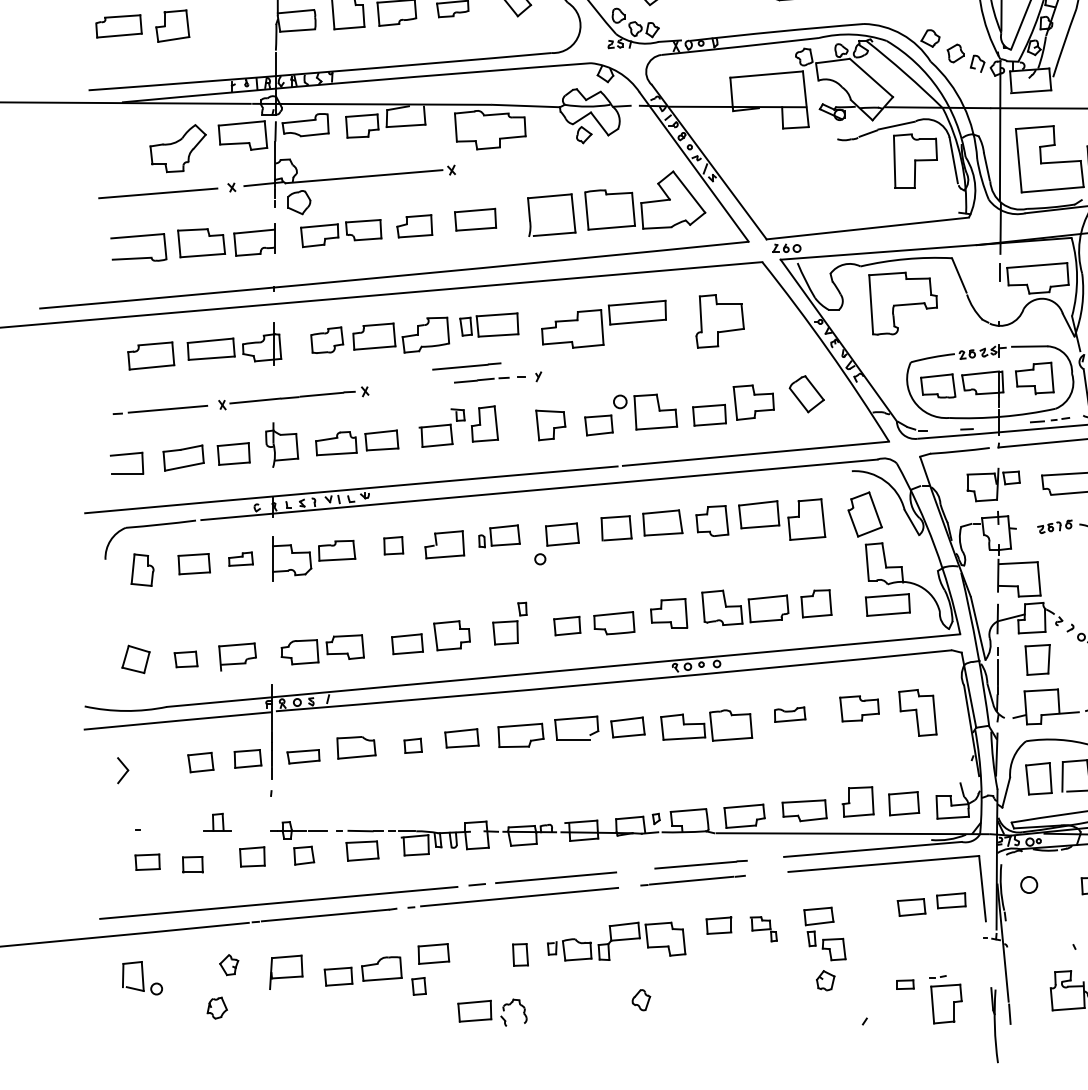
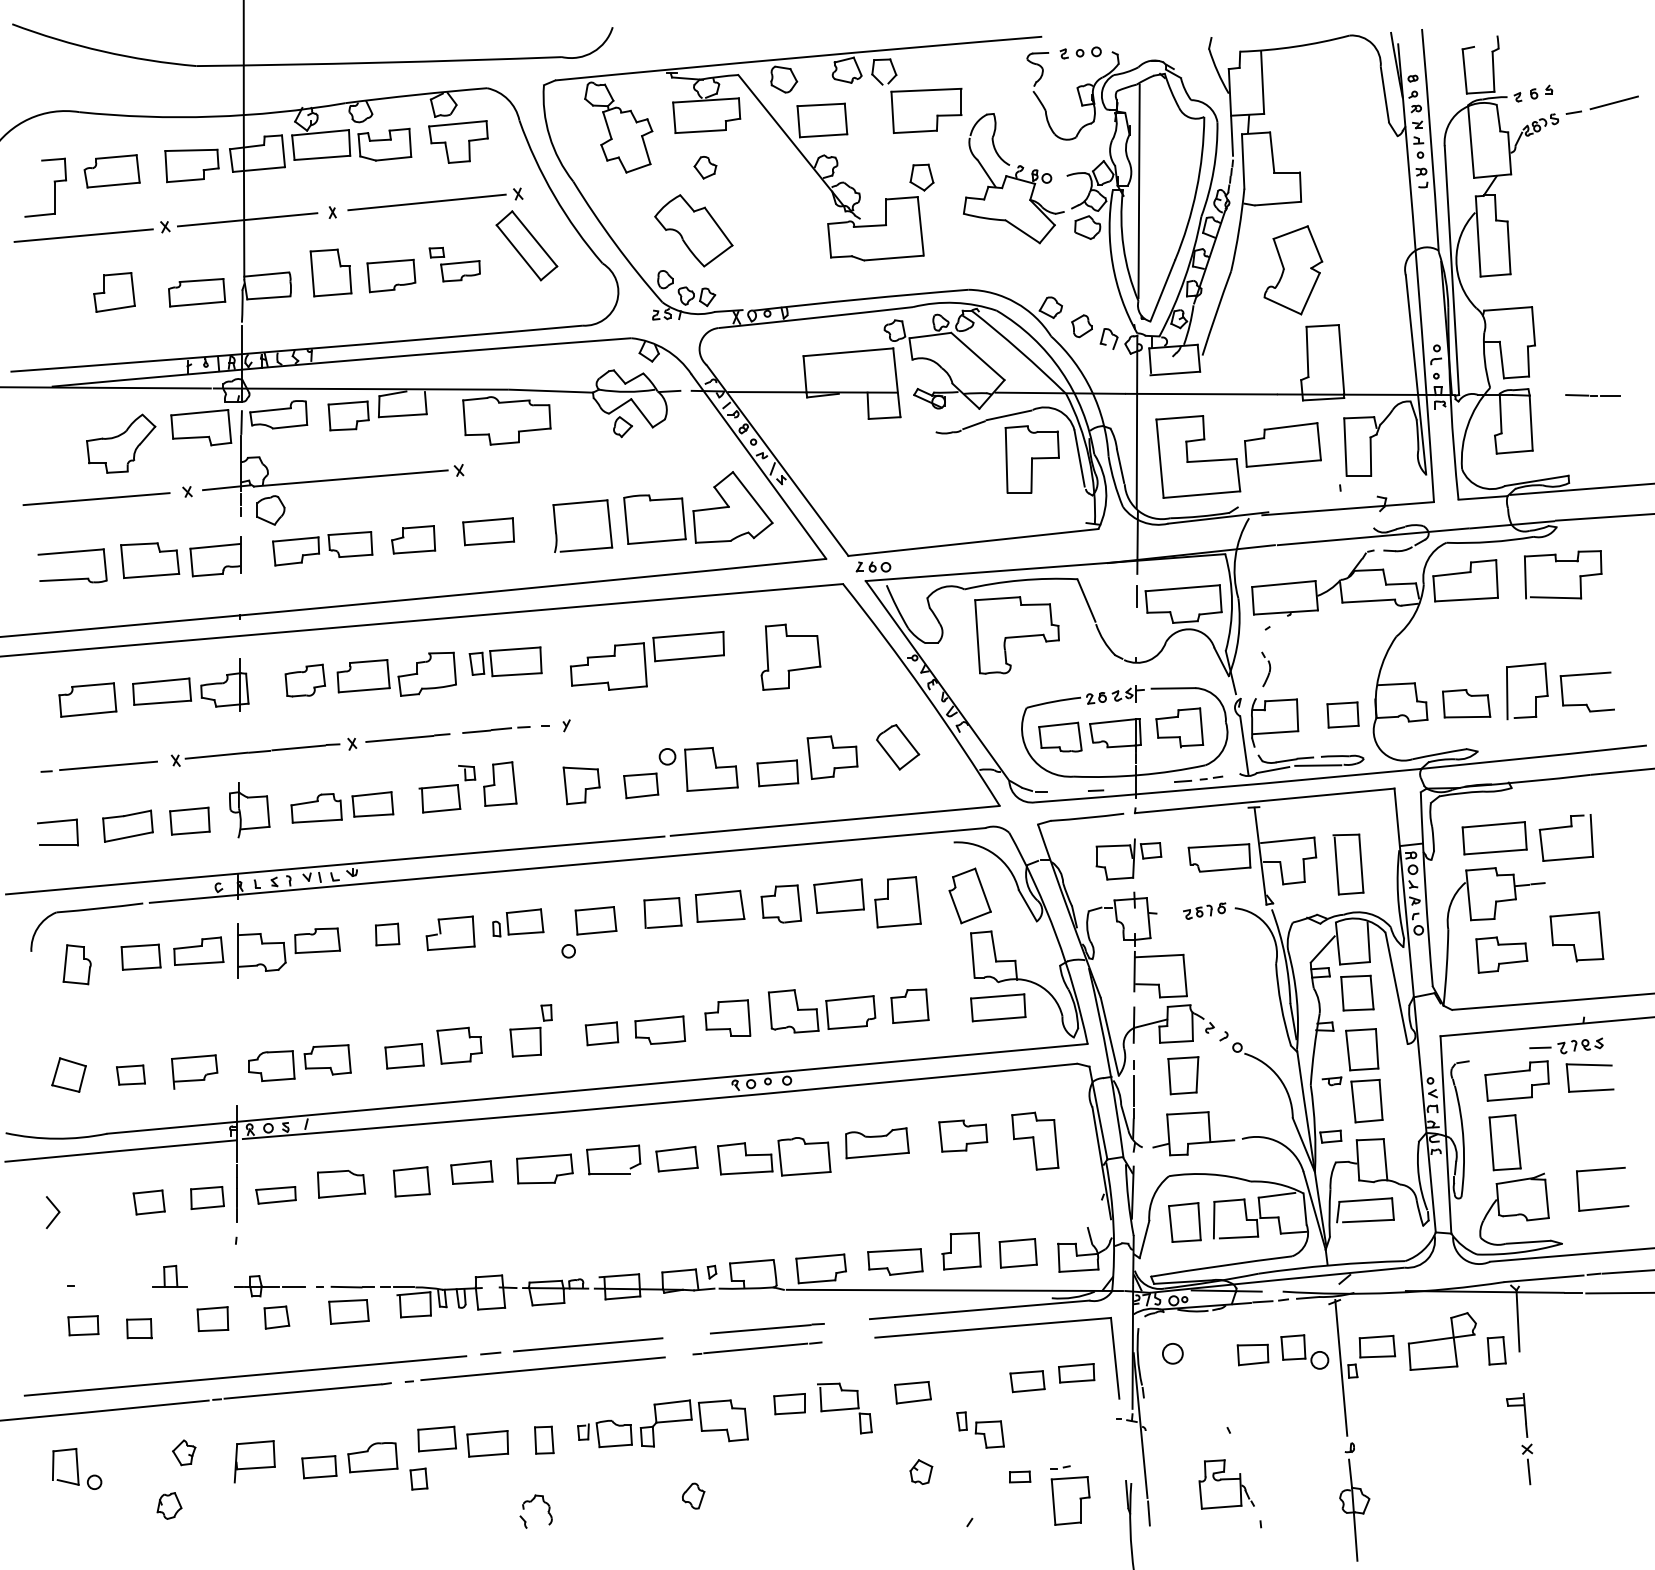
part: (119, 26) -> (197, 292), moved
line: (466, 366) -> (407, 737), moved
part: (240, 558) -> (198, 950), size x1.67
part: (790, 714) -> (877, 1143), size x1.67
part: (413, 745) -> (411, 1181), size x1.67
part: (763, 929) -> (844, 1408), size x1.67
part: (826, 945) -> (980, 1429), moved
part: (474, 1010) -> (487, 1443), moved

